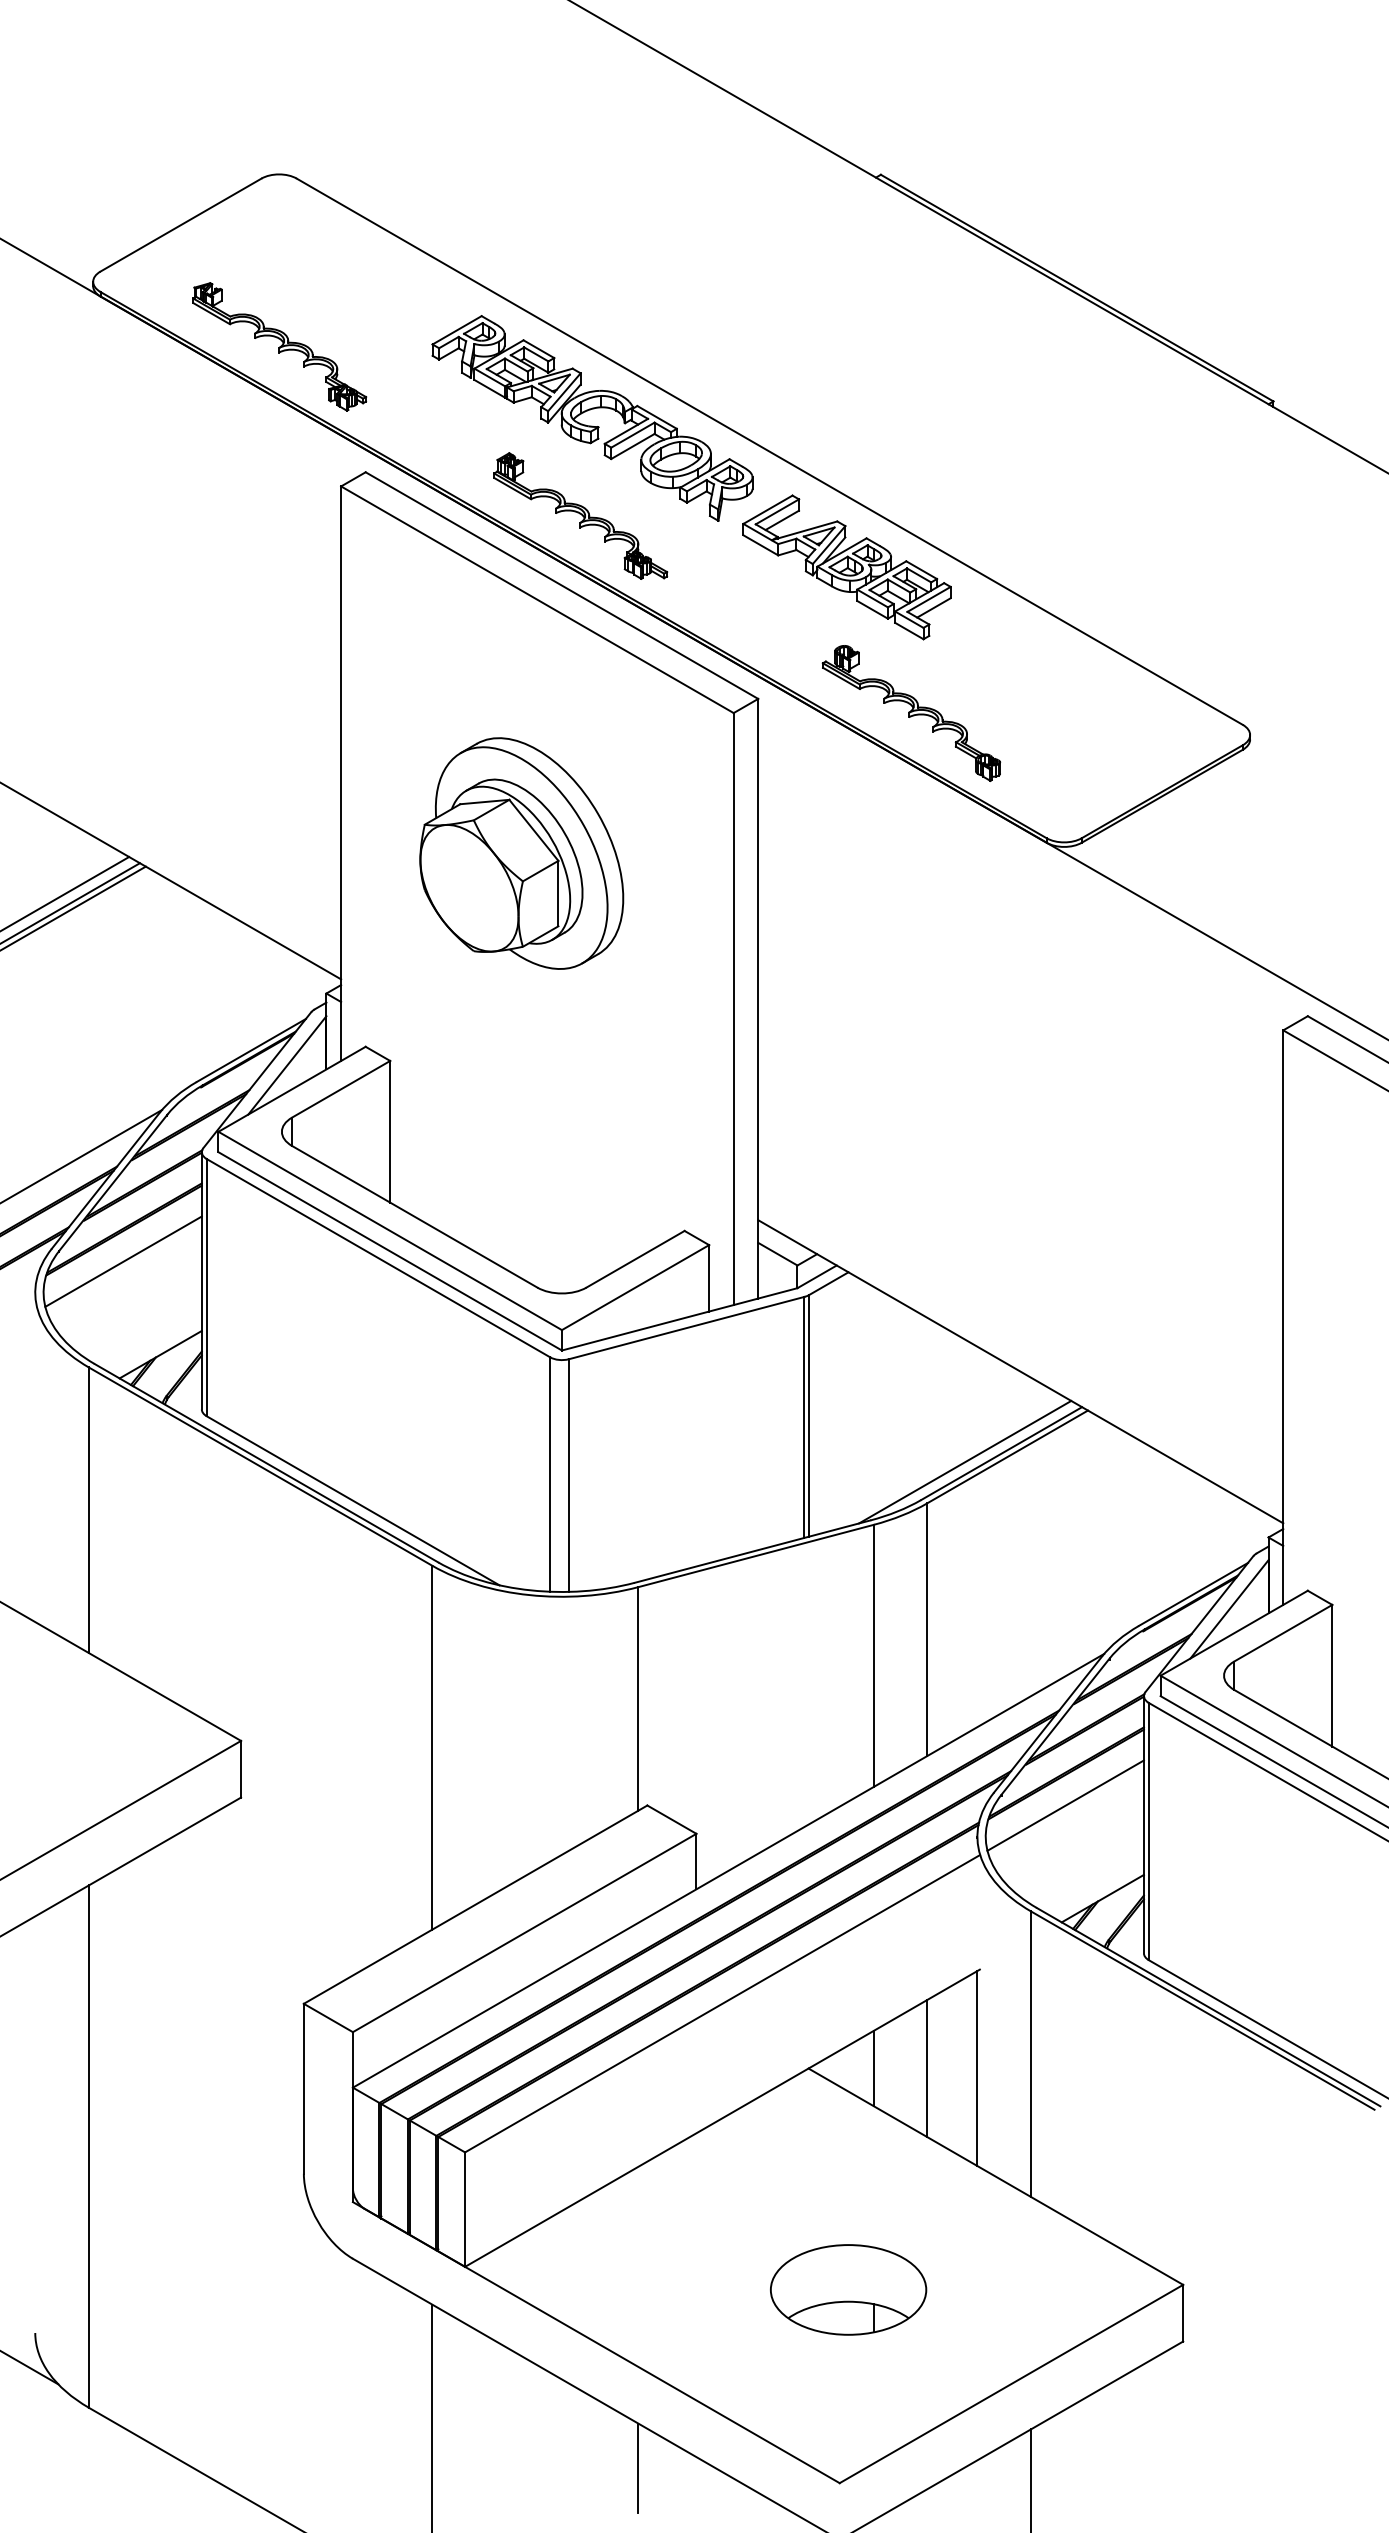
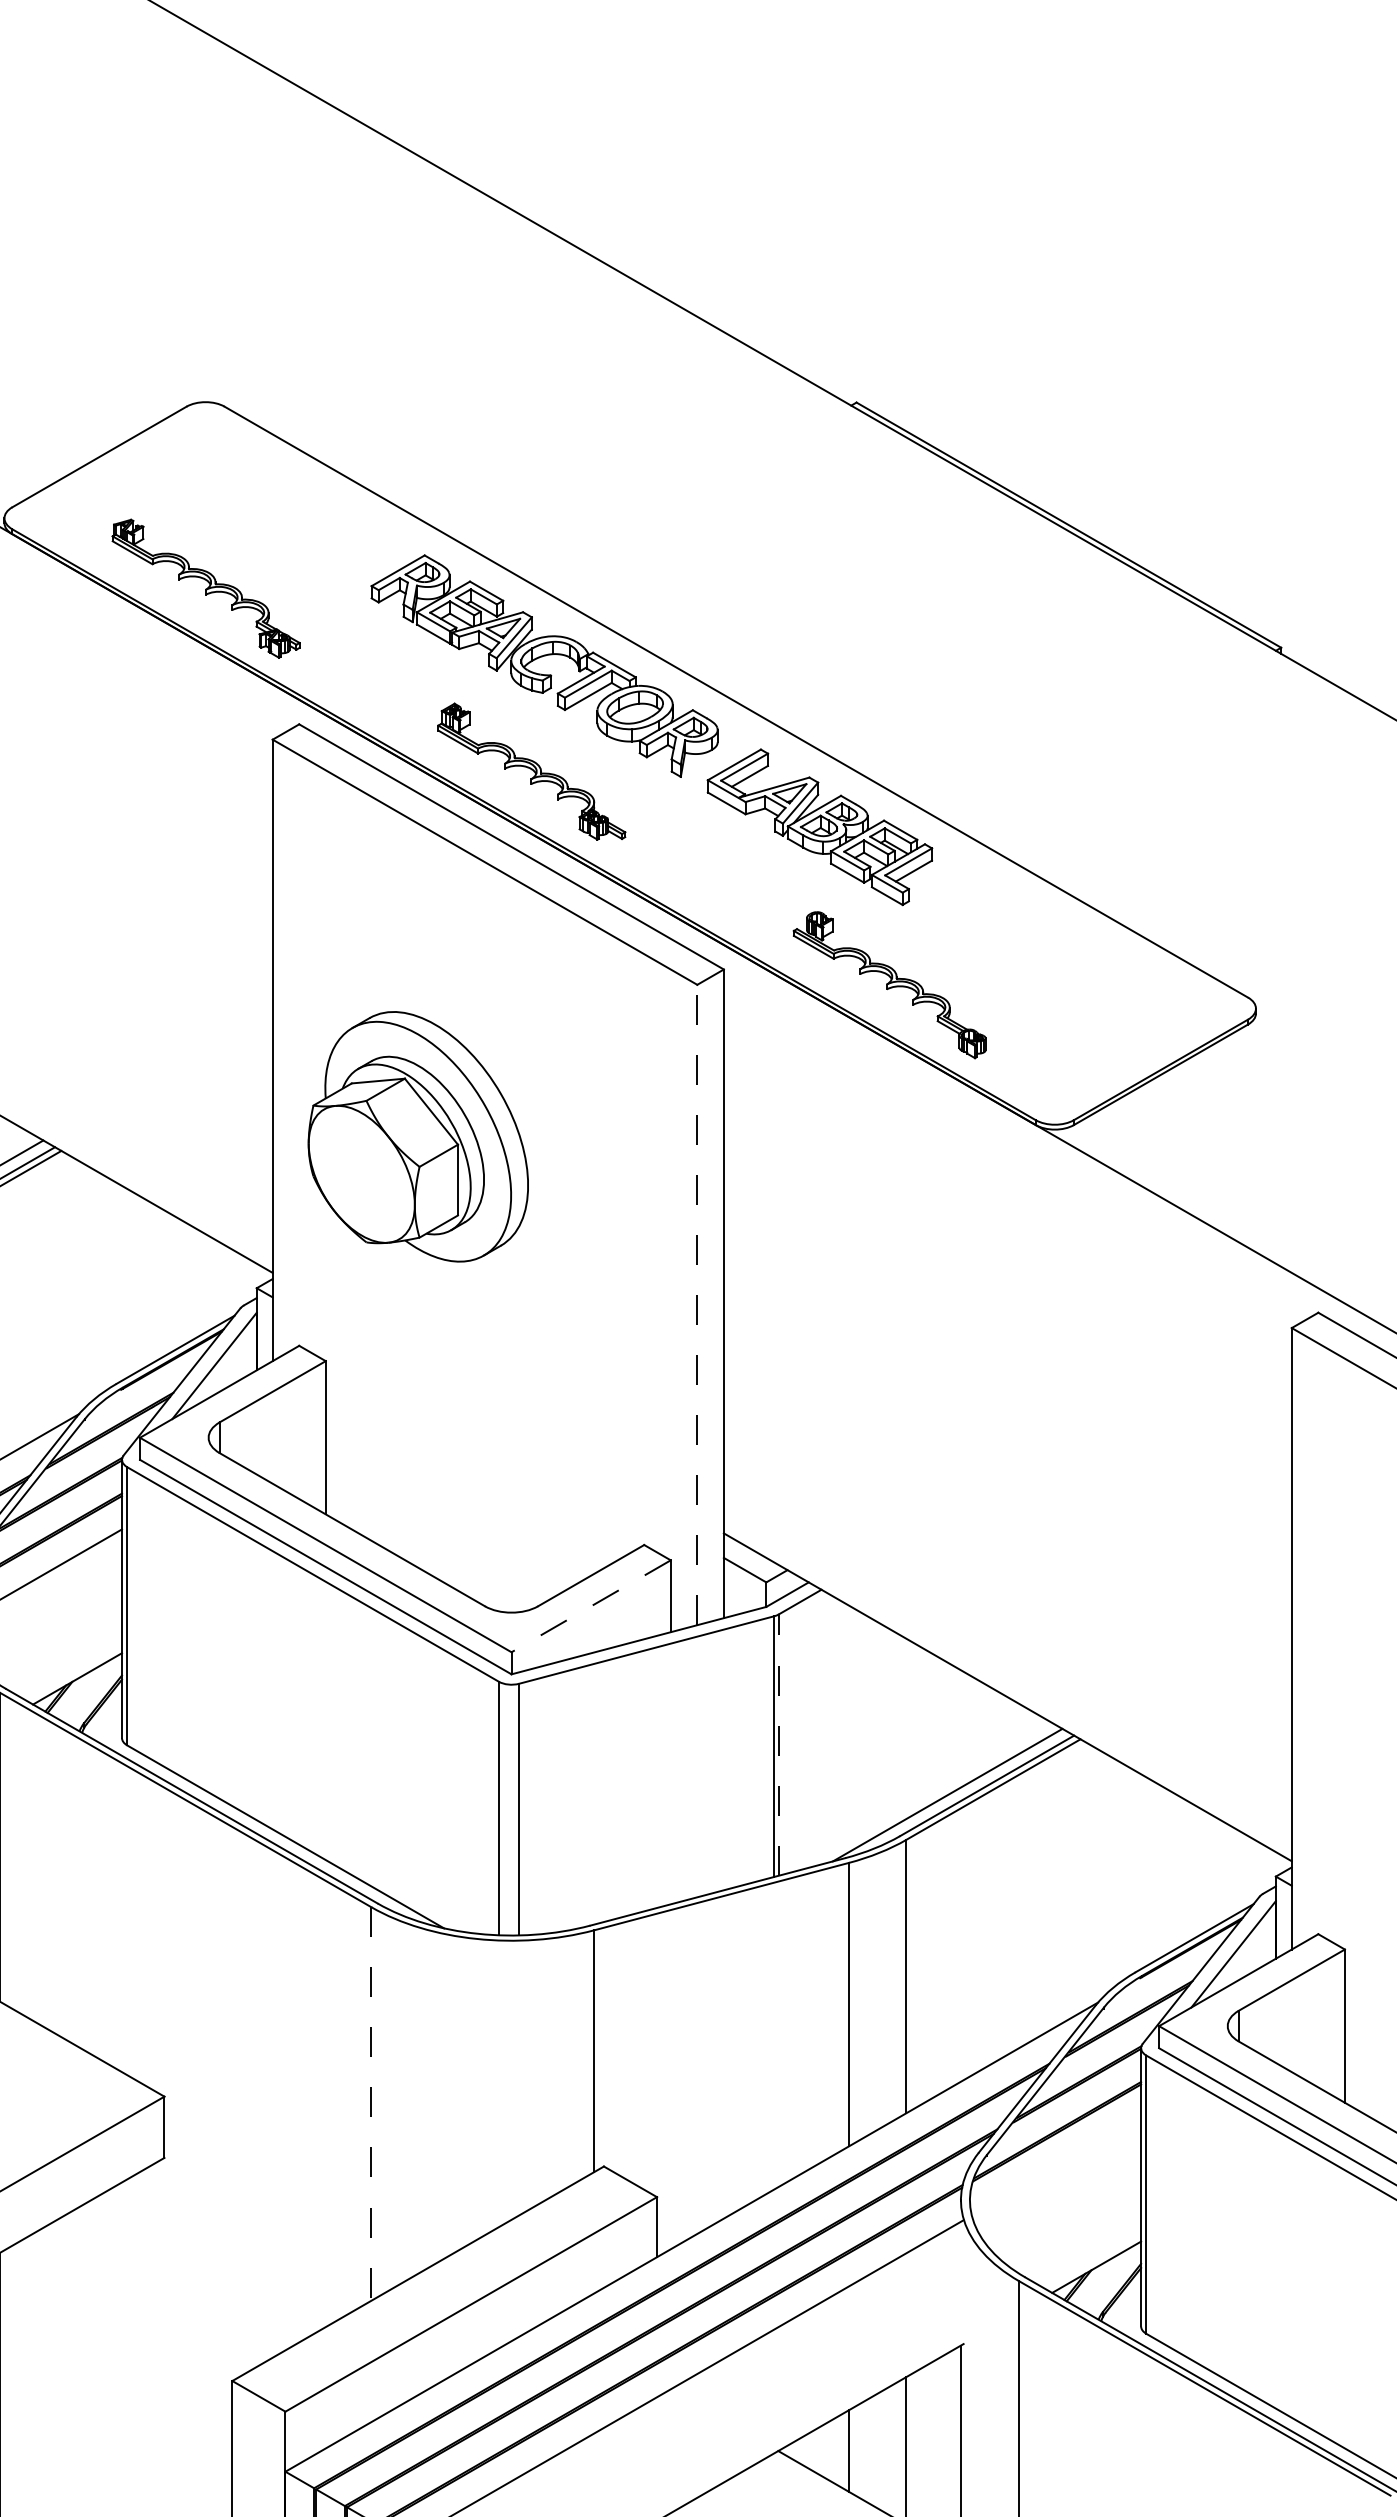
part: (521, 853) -> (418, 1136), moved
line: (733, 1009) -> (697, 1305), solid -> dashed
line: (635, 1287) -> (591, 1606), solid -> dashed
line: (809, 1415) -> (779, 1744), solid -> dashed
line: (432, 1747) -> (371, 2103), solid -> dashed
line: (1065, 1805) -> (1056, 2166), removed

